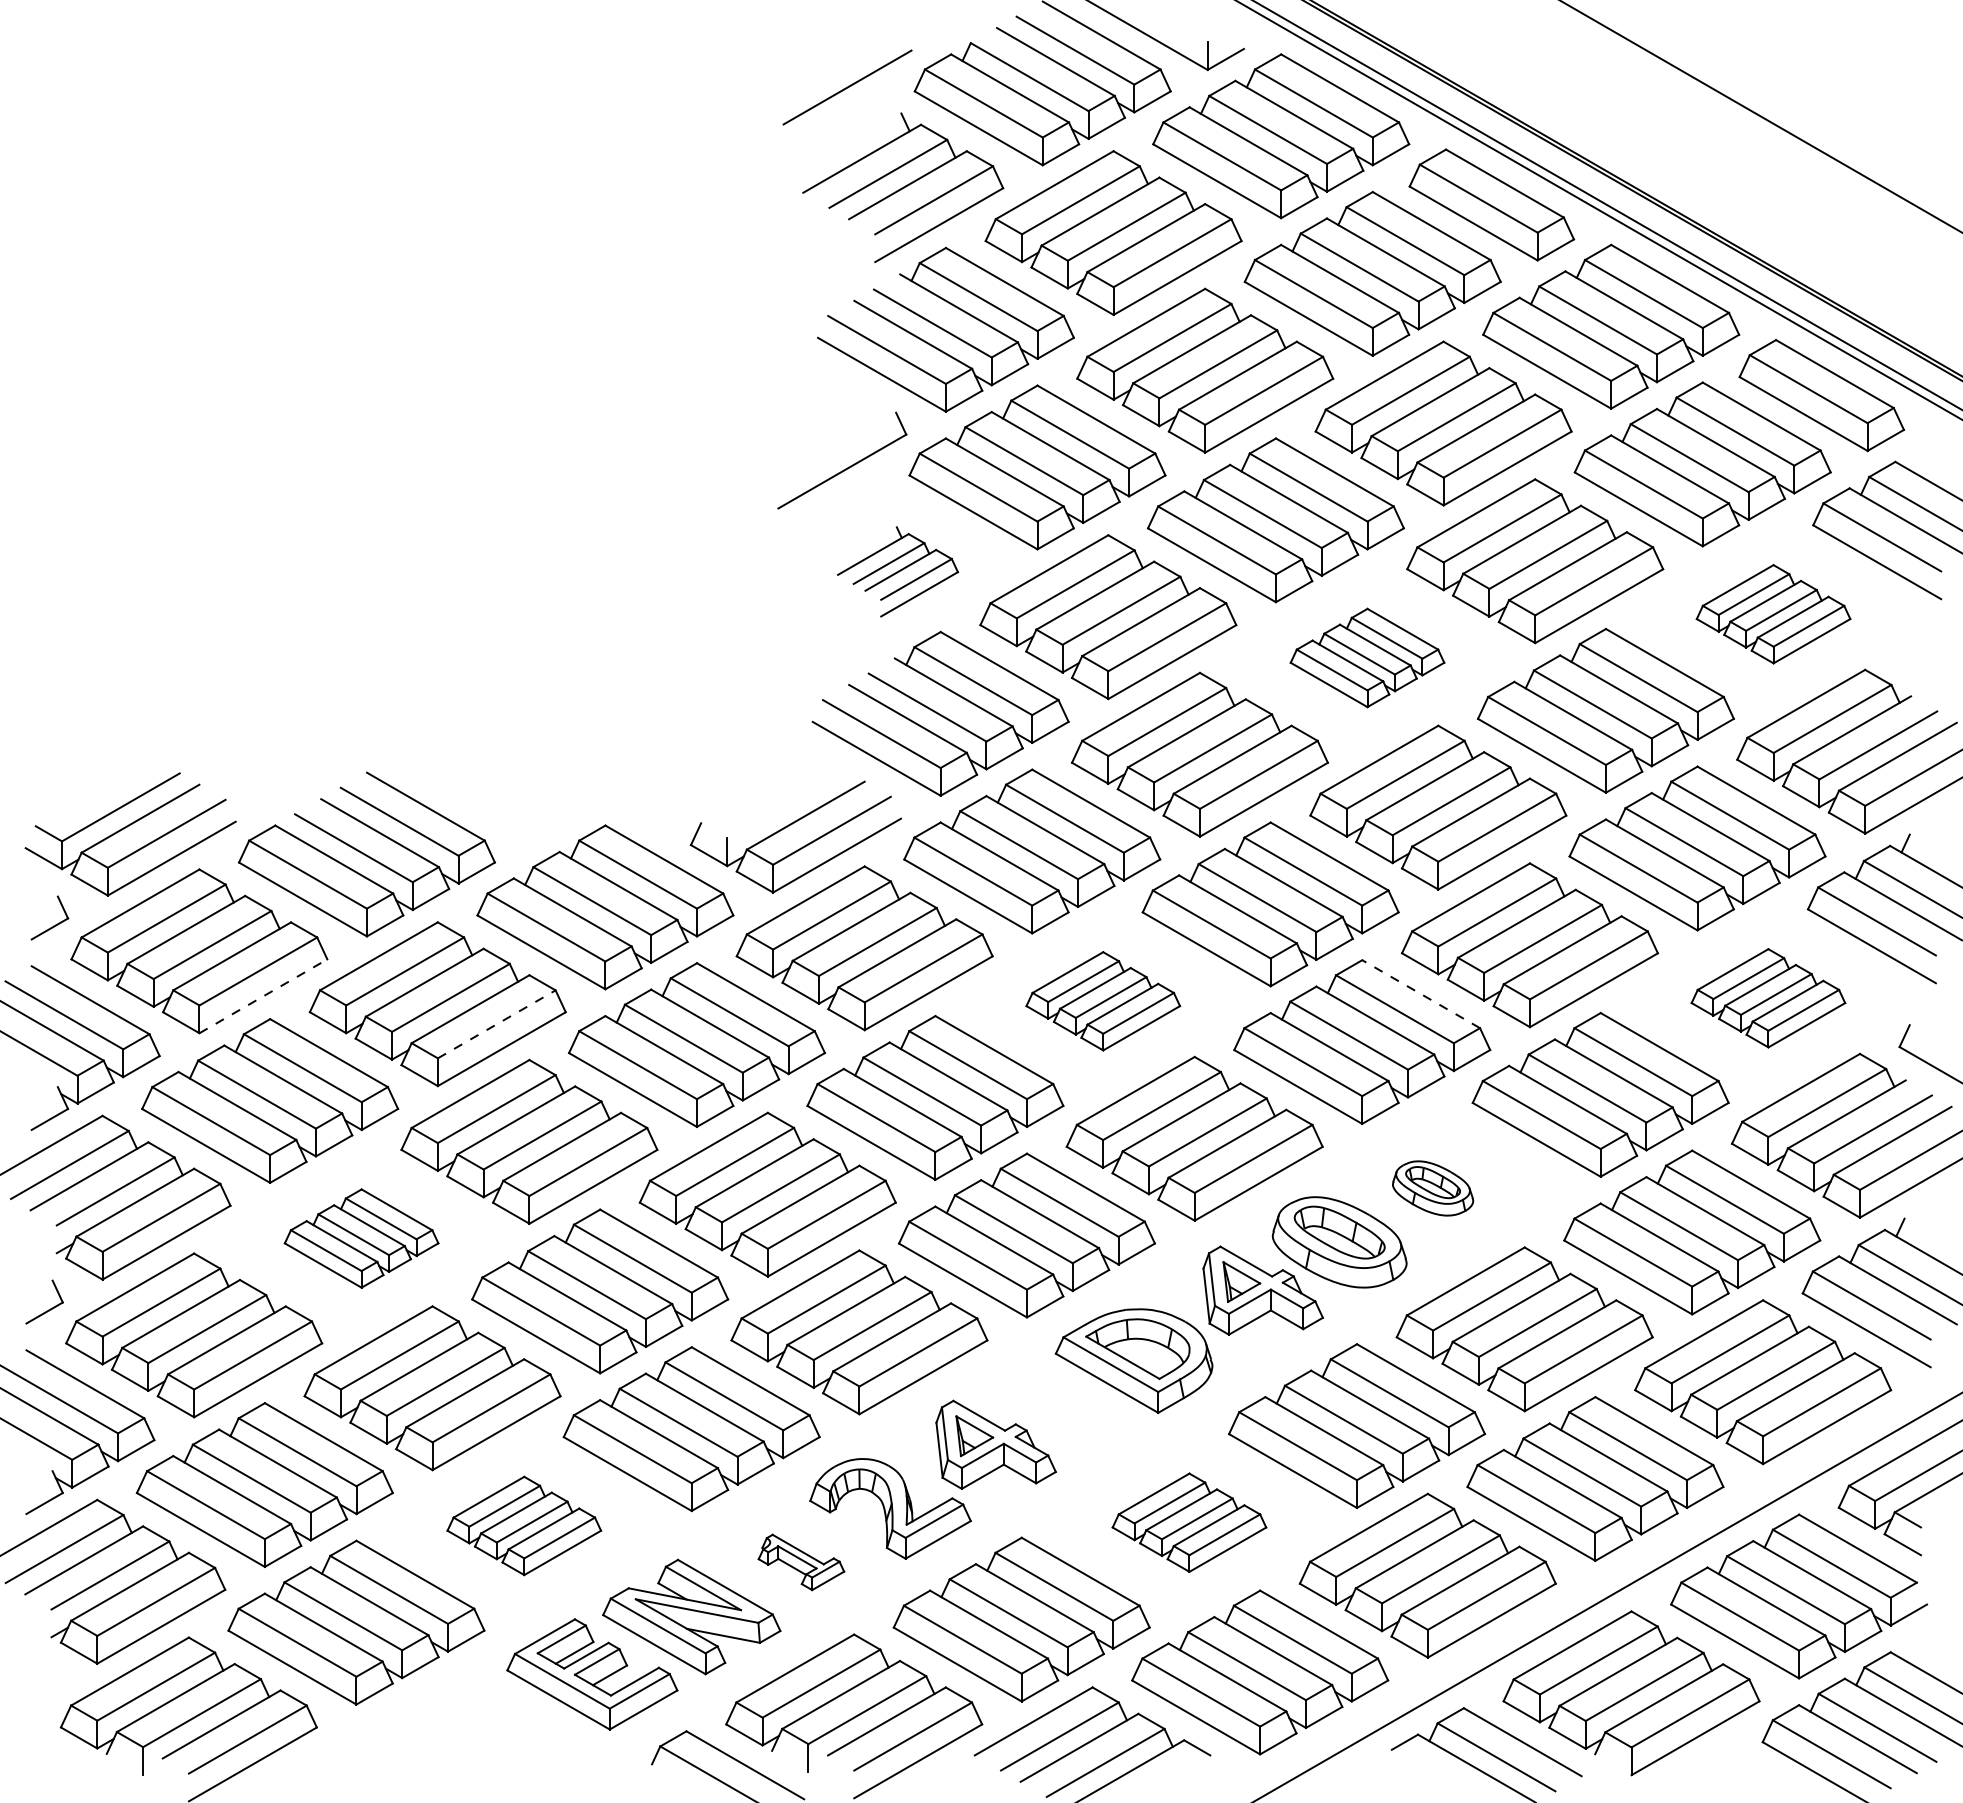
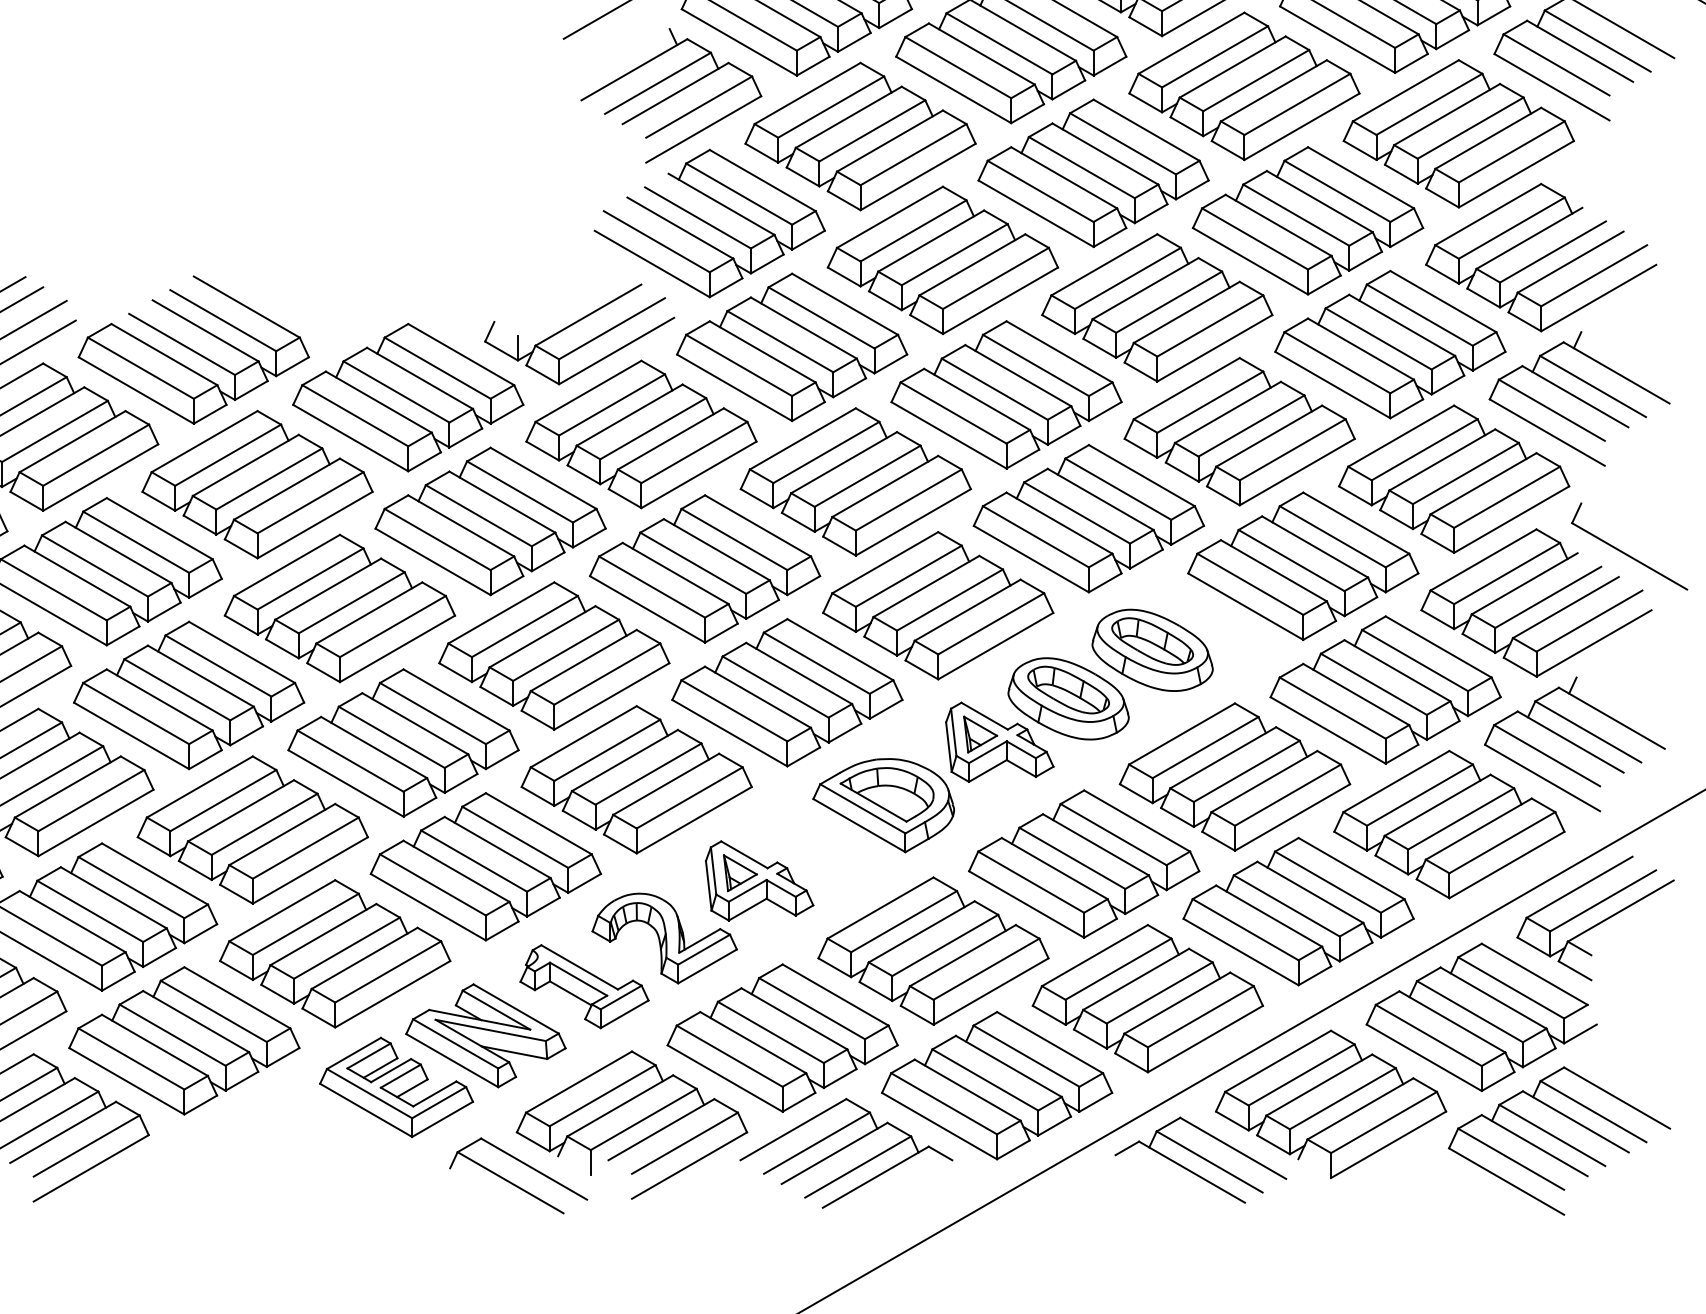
part: (897, 571) -> (670, 95), size x1.67
part: (1773, 614) -> (1458, 134), size x1.67
part: (1367, 657) -> (1093, 172), size x1.67
line: (1421, 994) -> (1142, 475), dashed -> solid
line: (263, 996) -> (100, 477), dashed -> solid
part: (1768, 998) -> (1454, 479), size x1.67
part: (1103, 1001) -> (856, 482), size x1.67
line: (496, 1024) -> (310, 502), dashed -> solid
part: (1432, 1188) -> (1152, 650), size x1.67
part: (361, 1238) -> (188, 695), size x1.67
part: (1189, 1522) -> (933, 950), size x1.67
part: (524, 1525) -> (335, 953), size x1.67
part: (801, 1562) -> (584, 986), size x1.67

